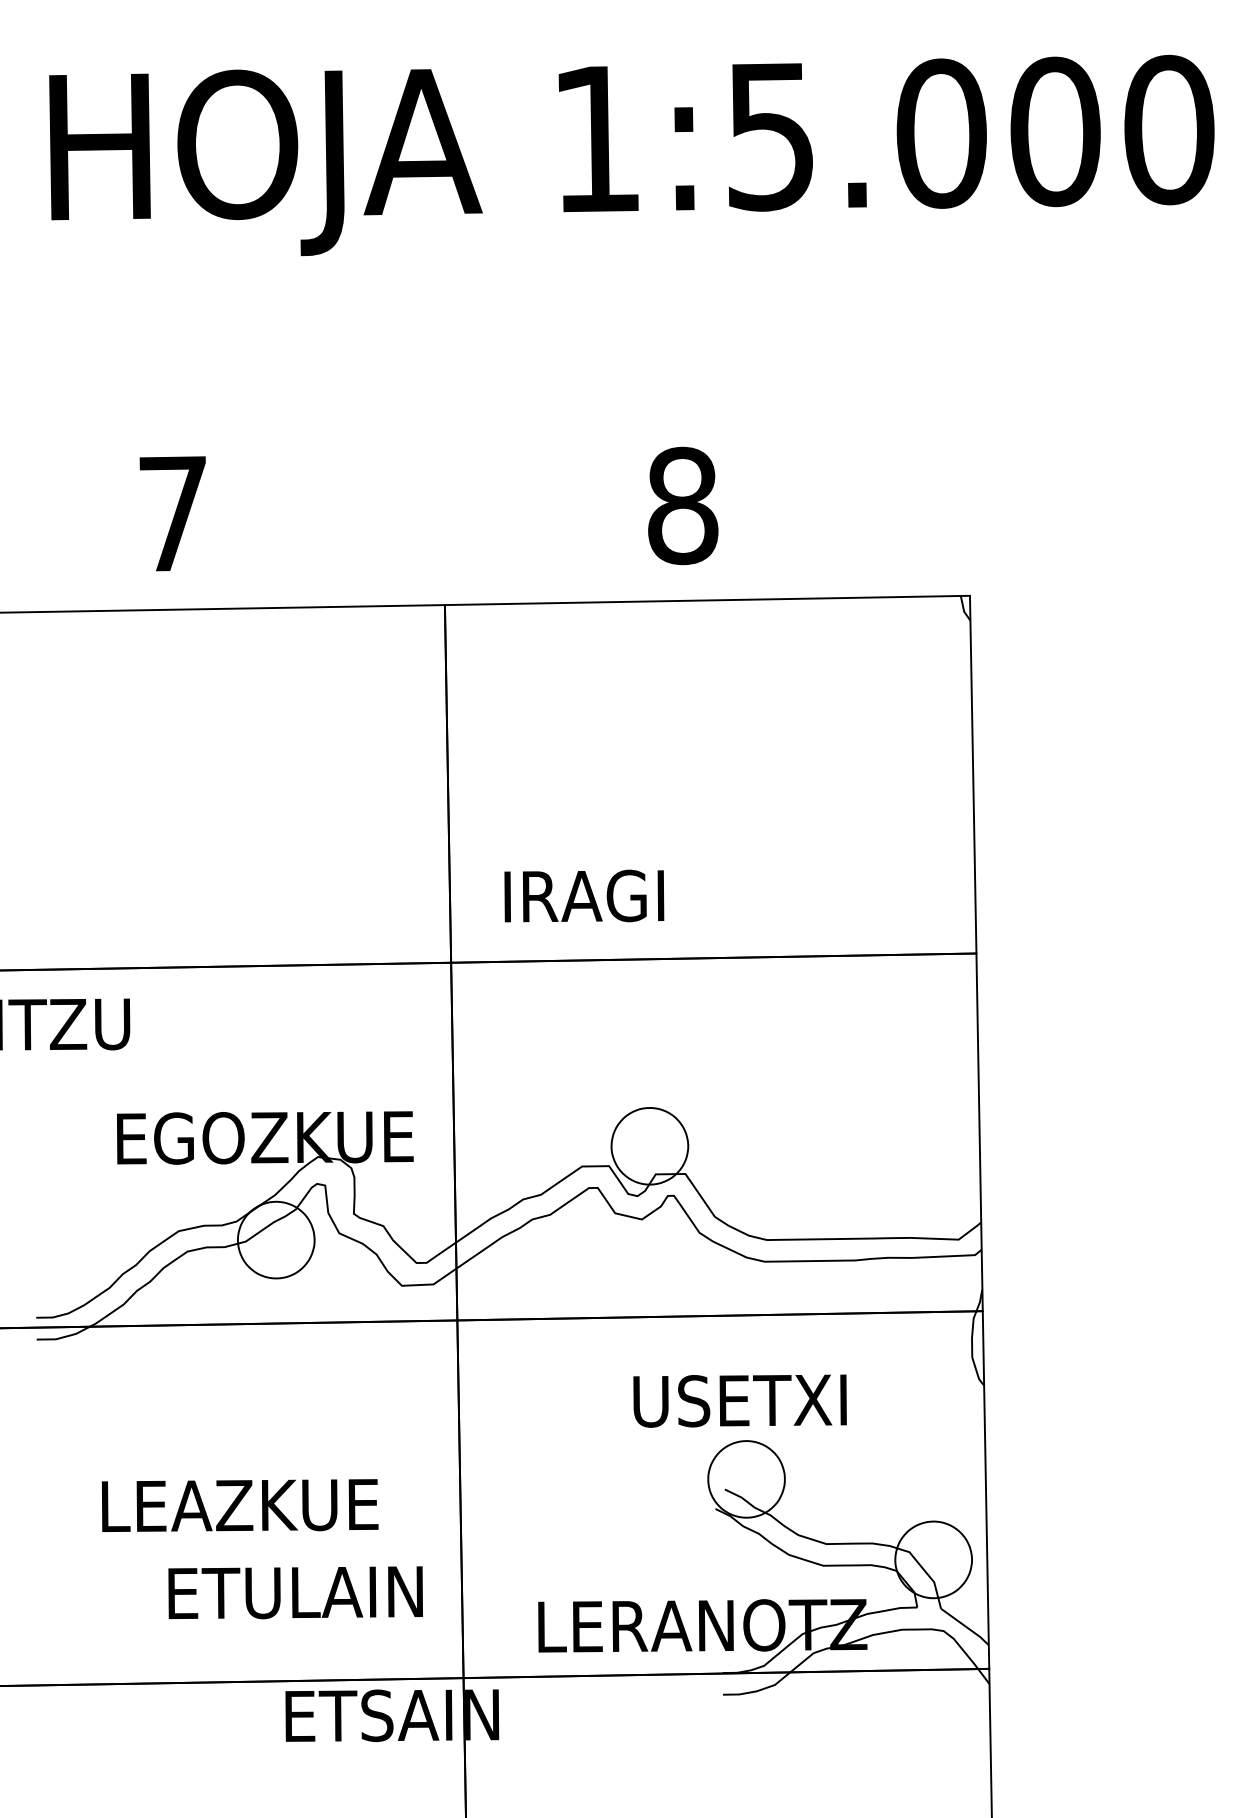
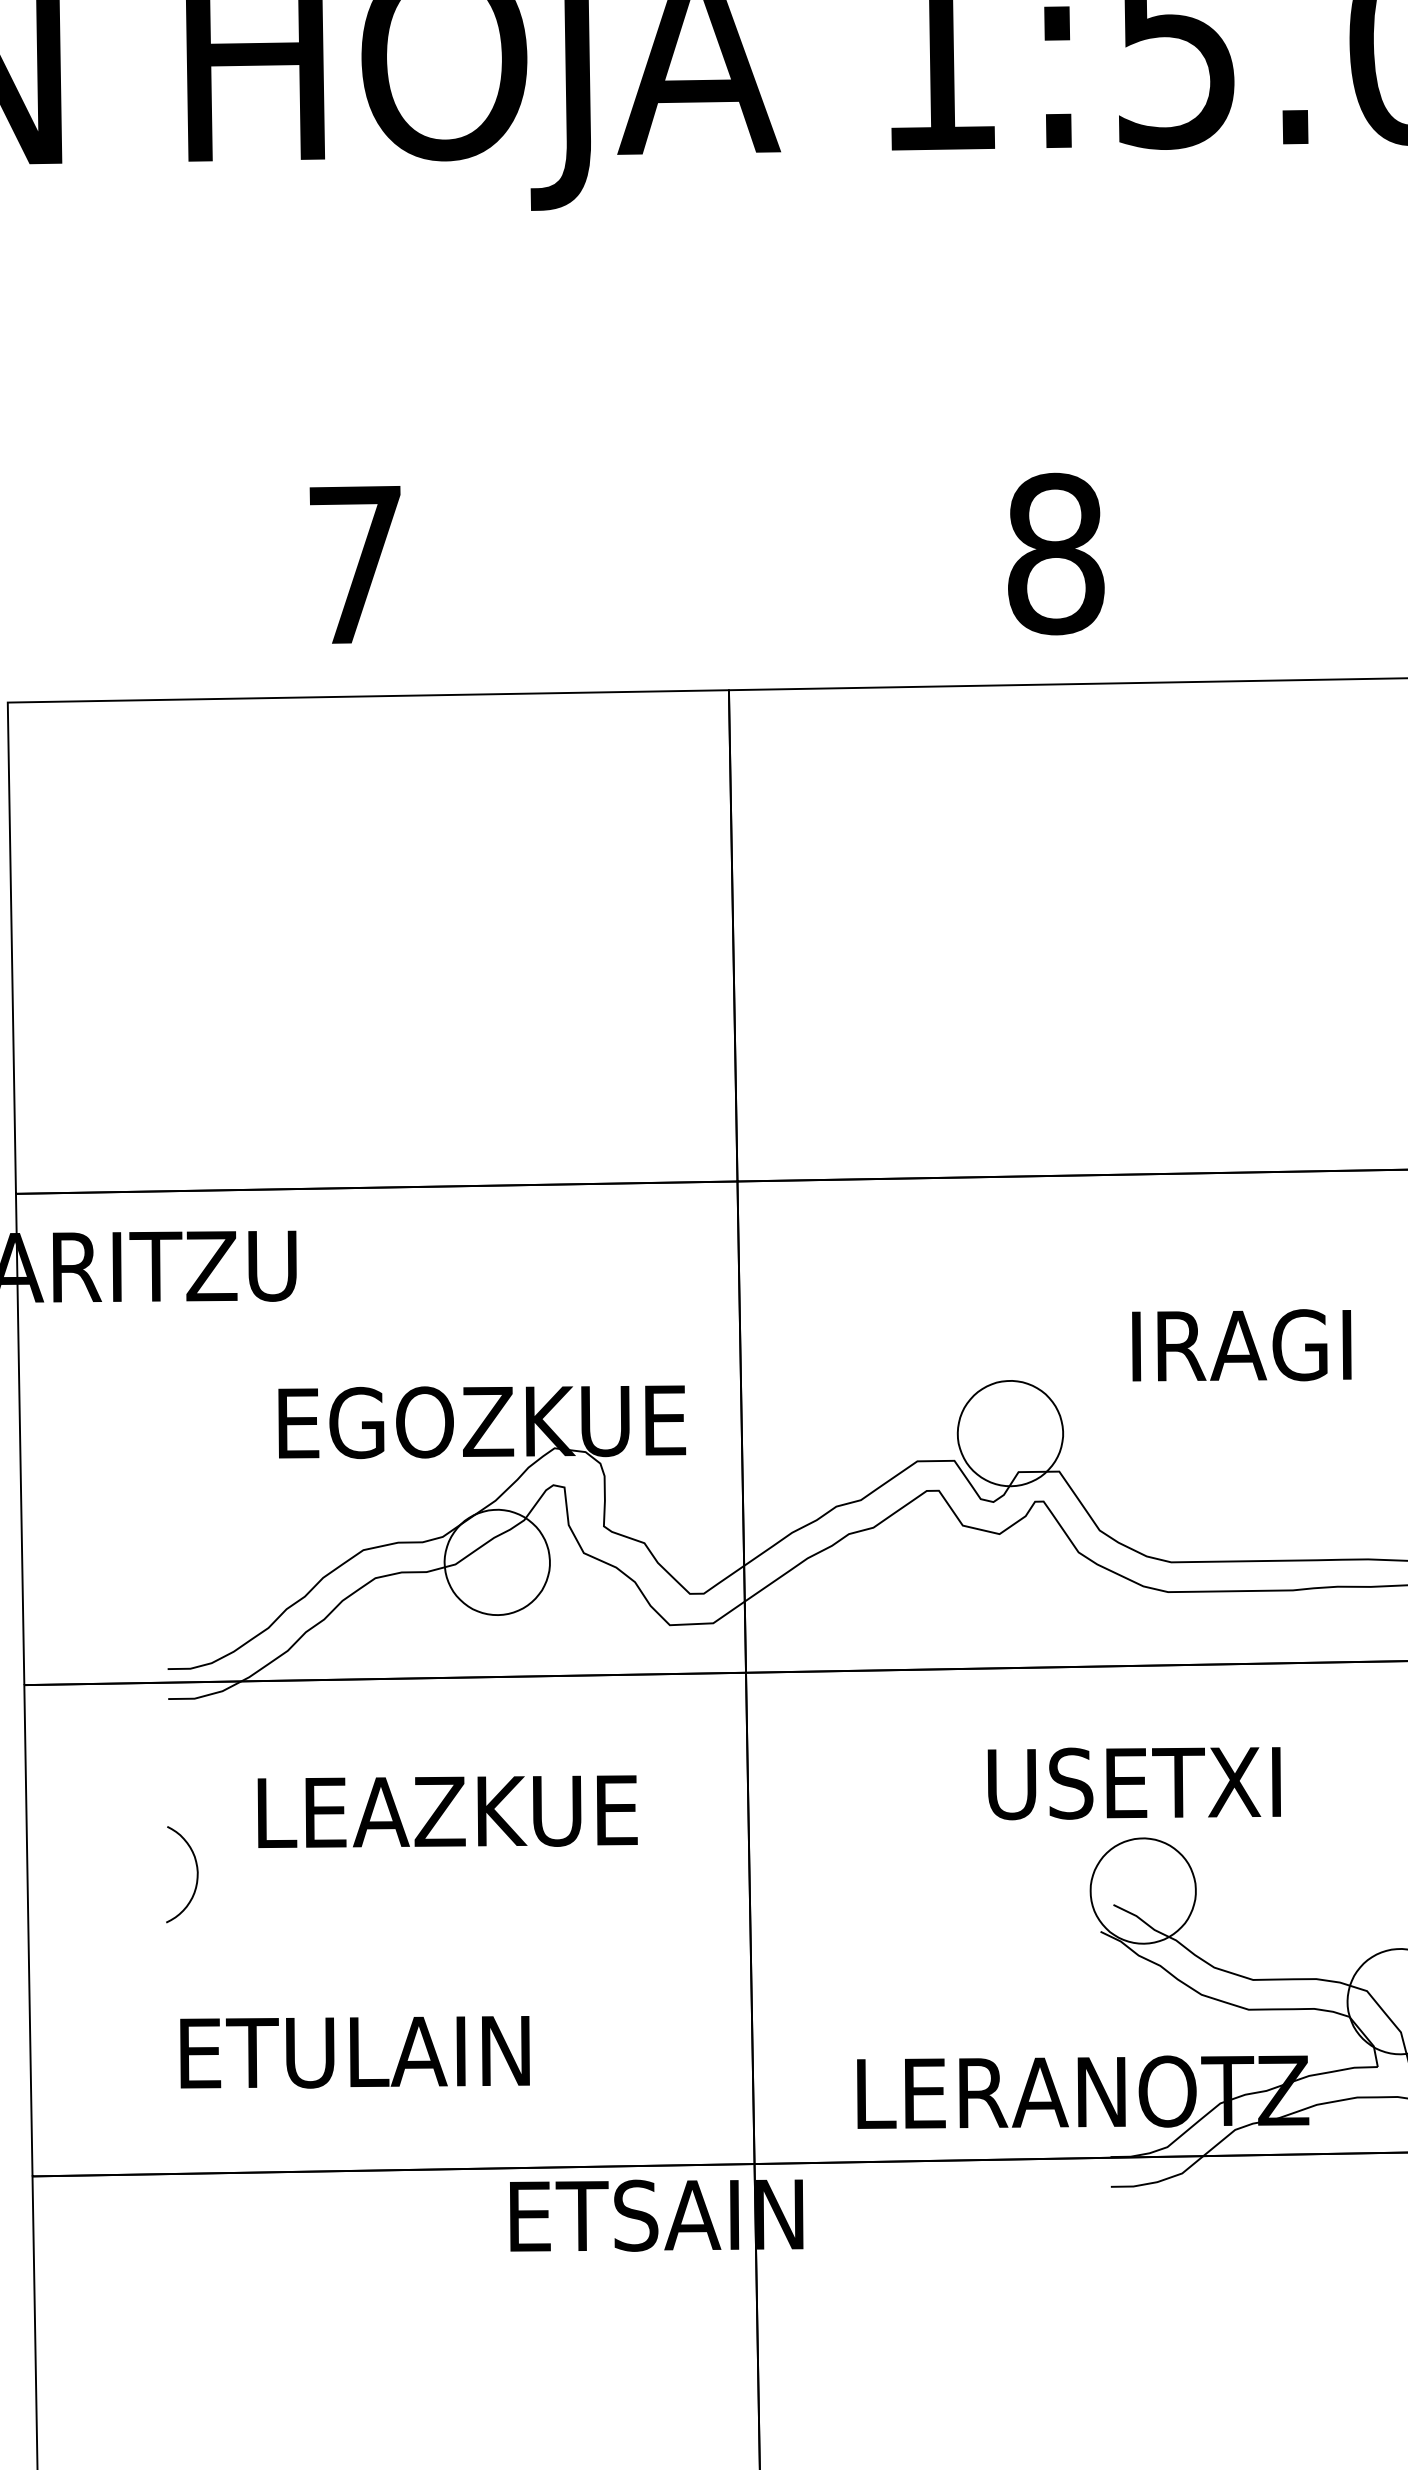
text: (584, 895) -> (1242, 1344), moved
curve: (57, 1466) -> (196, 1873), added
text: (239, 1505) -> (446, 1811), moved
text: (295, 1592) -> (354, 2051), moved

